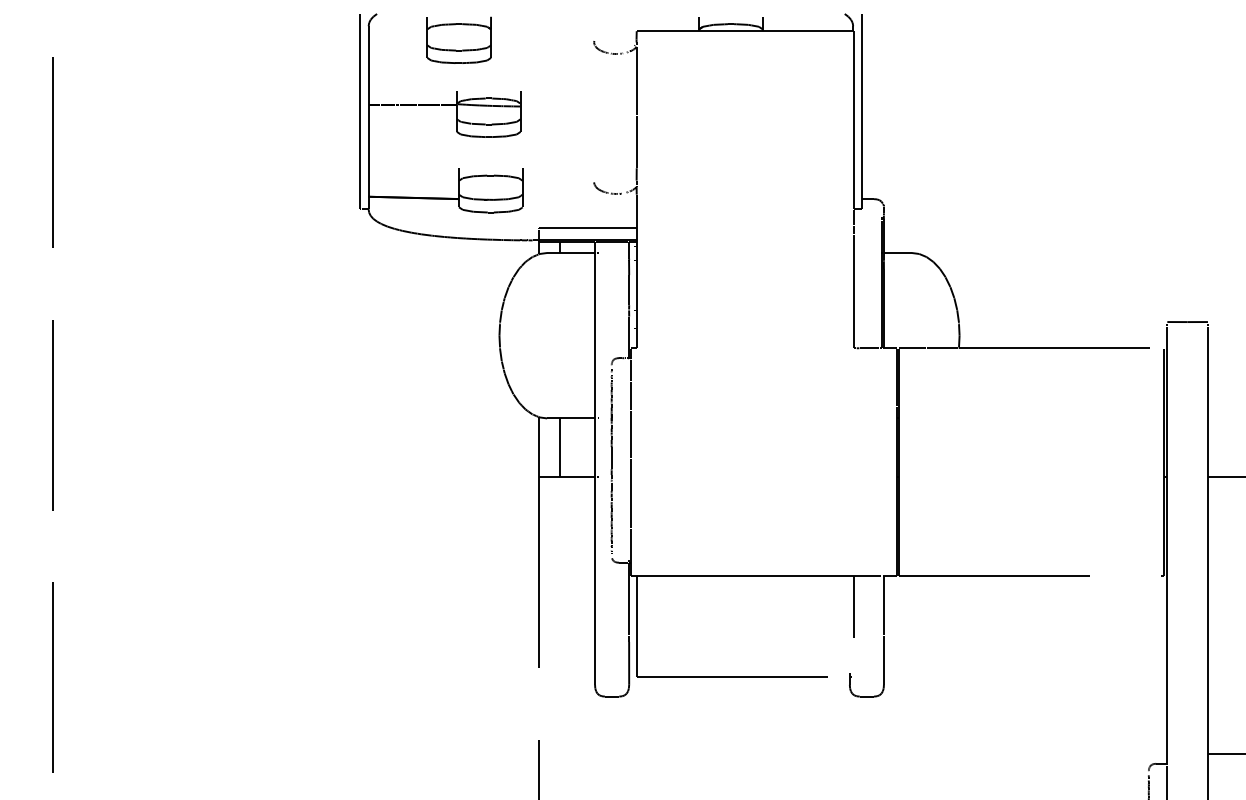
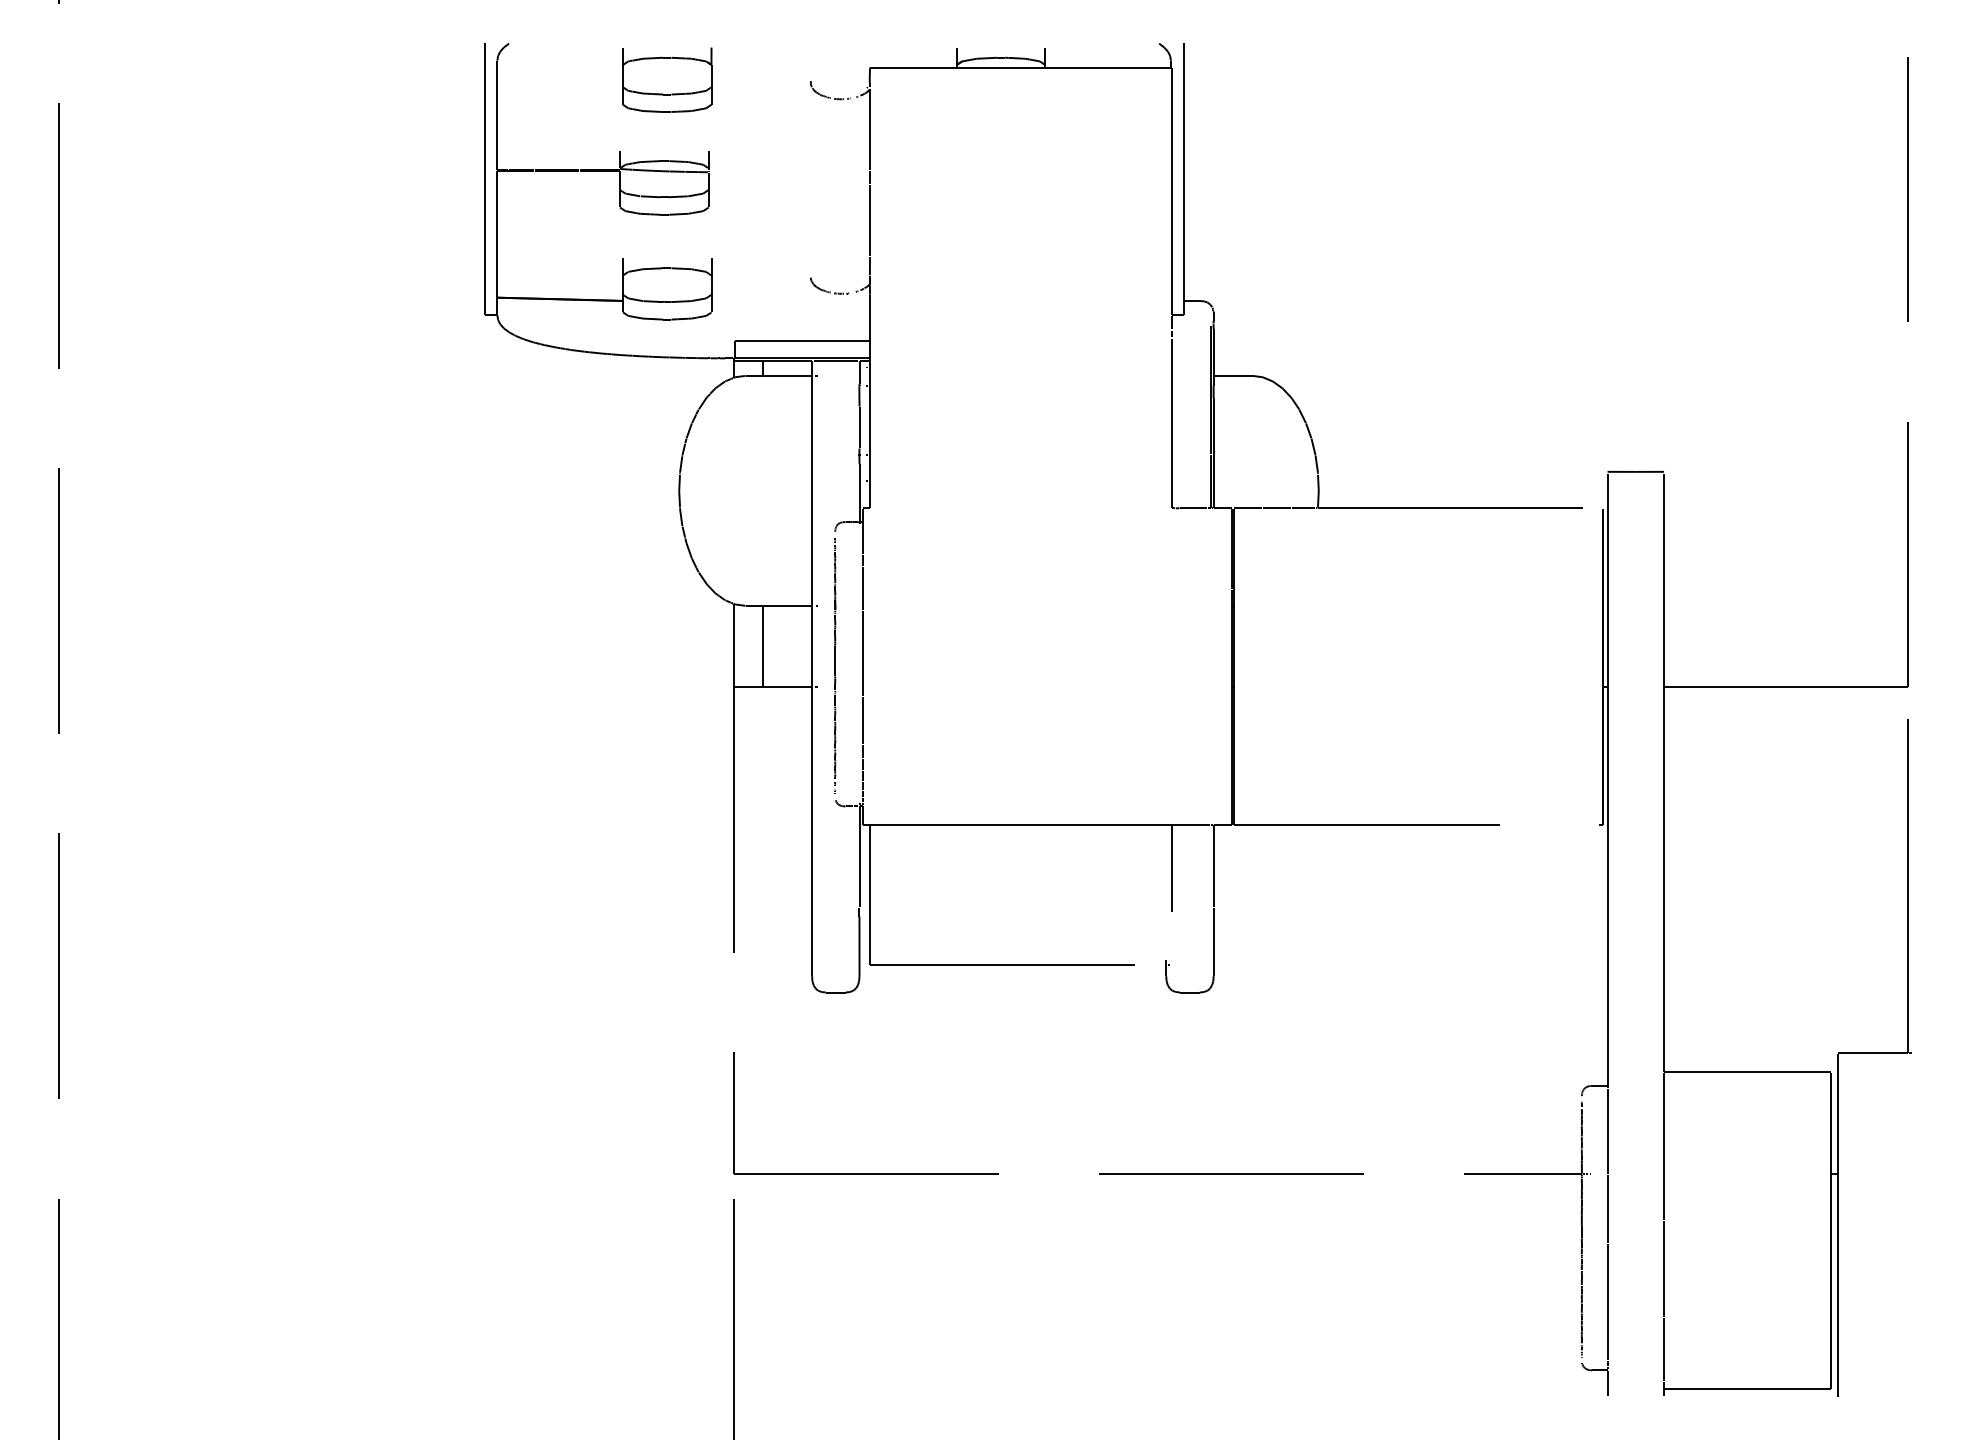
part: (459, 39) -> (667, 79), moved

